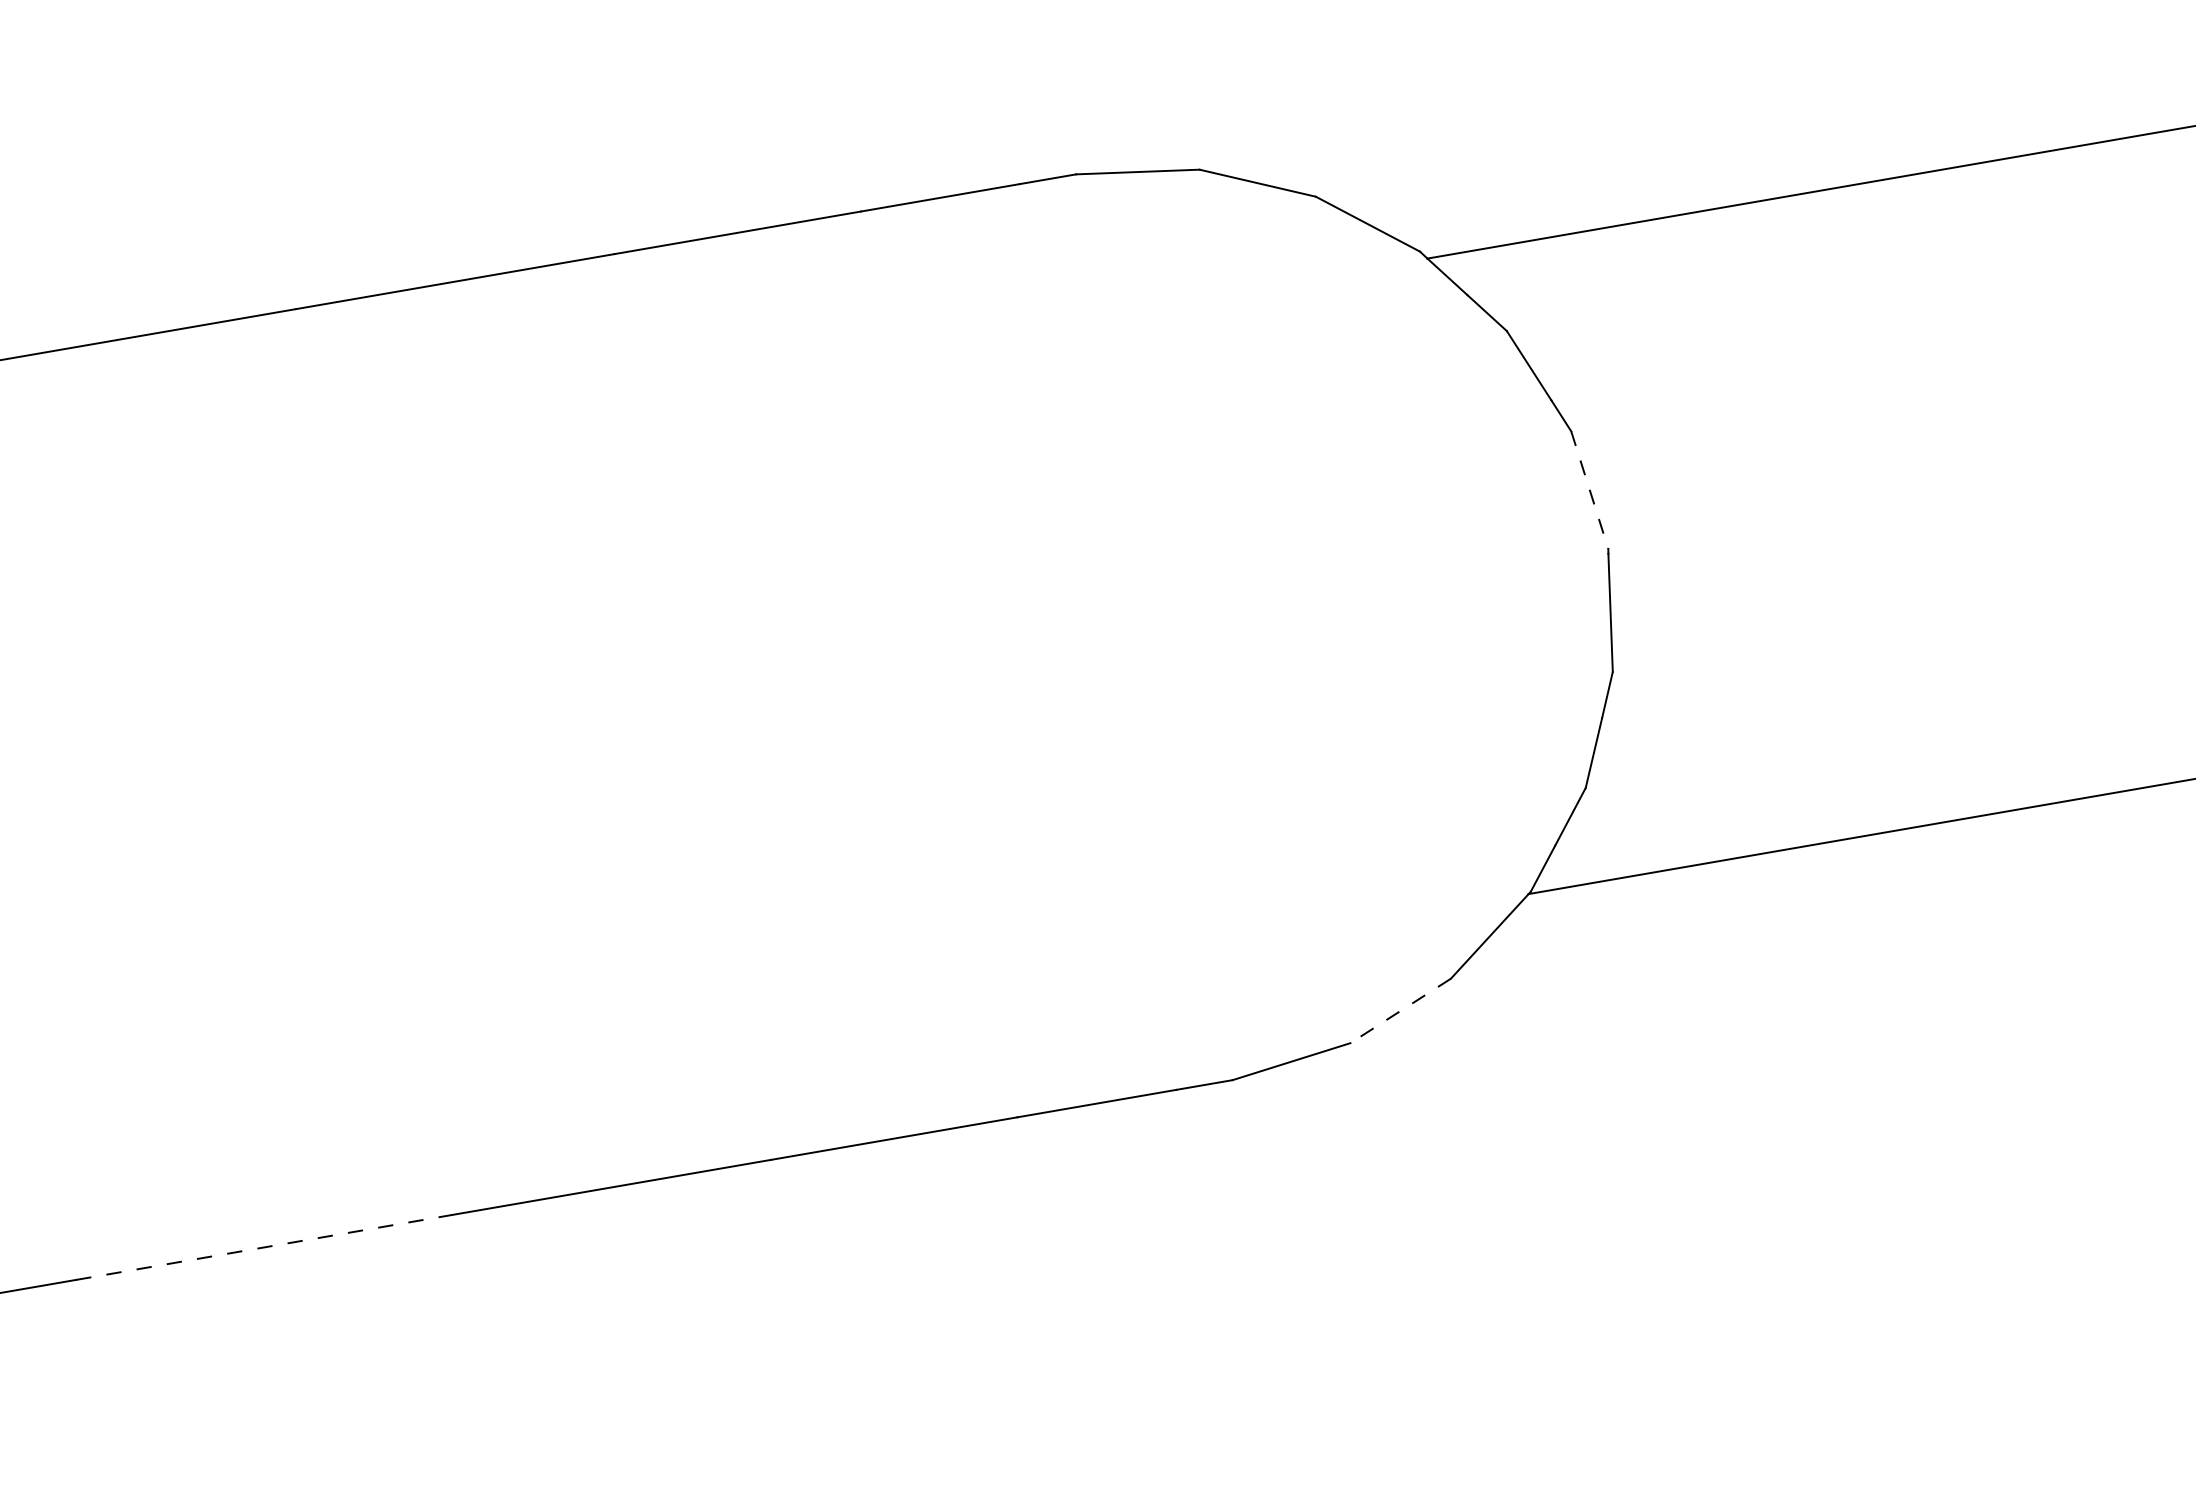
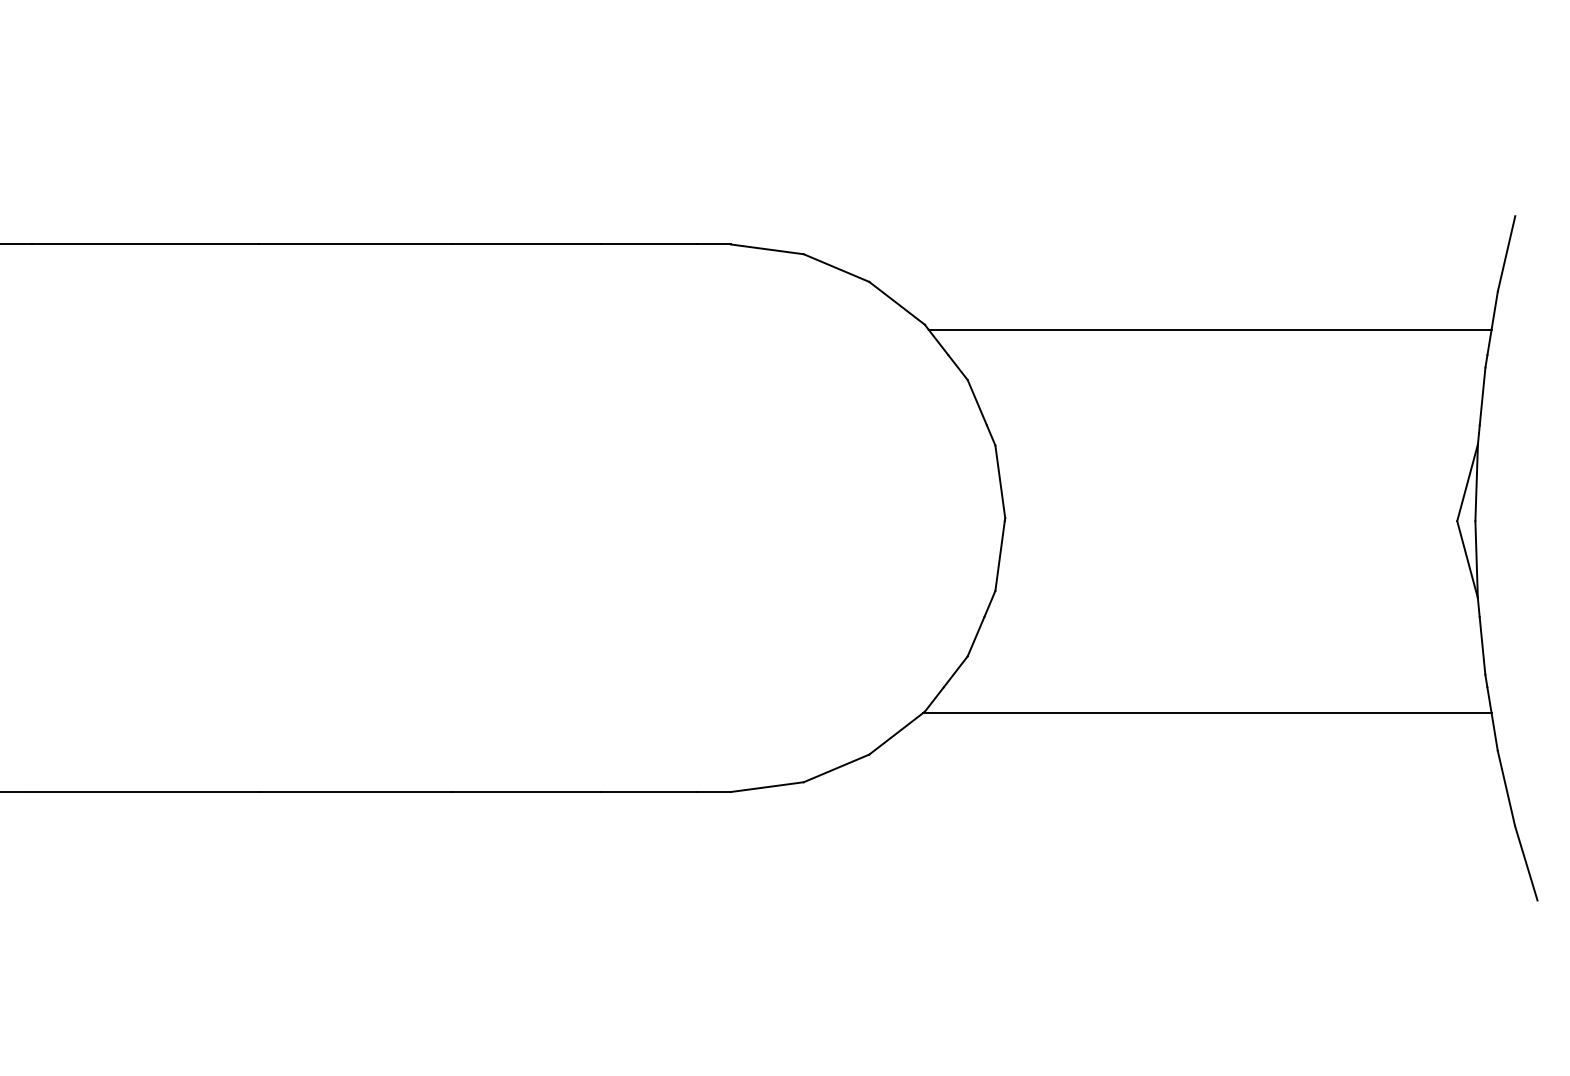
line: (1589, 489) -> (1000, 481), dashed -> solid
line: (1400, 1011) -> (836, 768), dashed -> solid
line: (264, 1248) -> (145, 792), dashed -> solid

